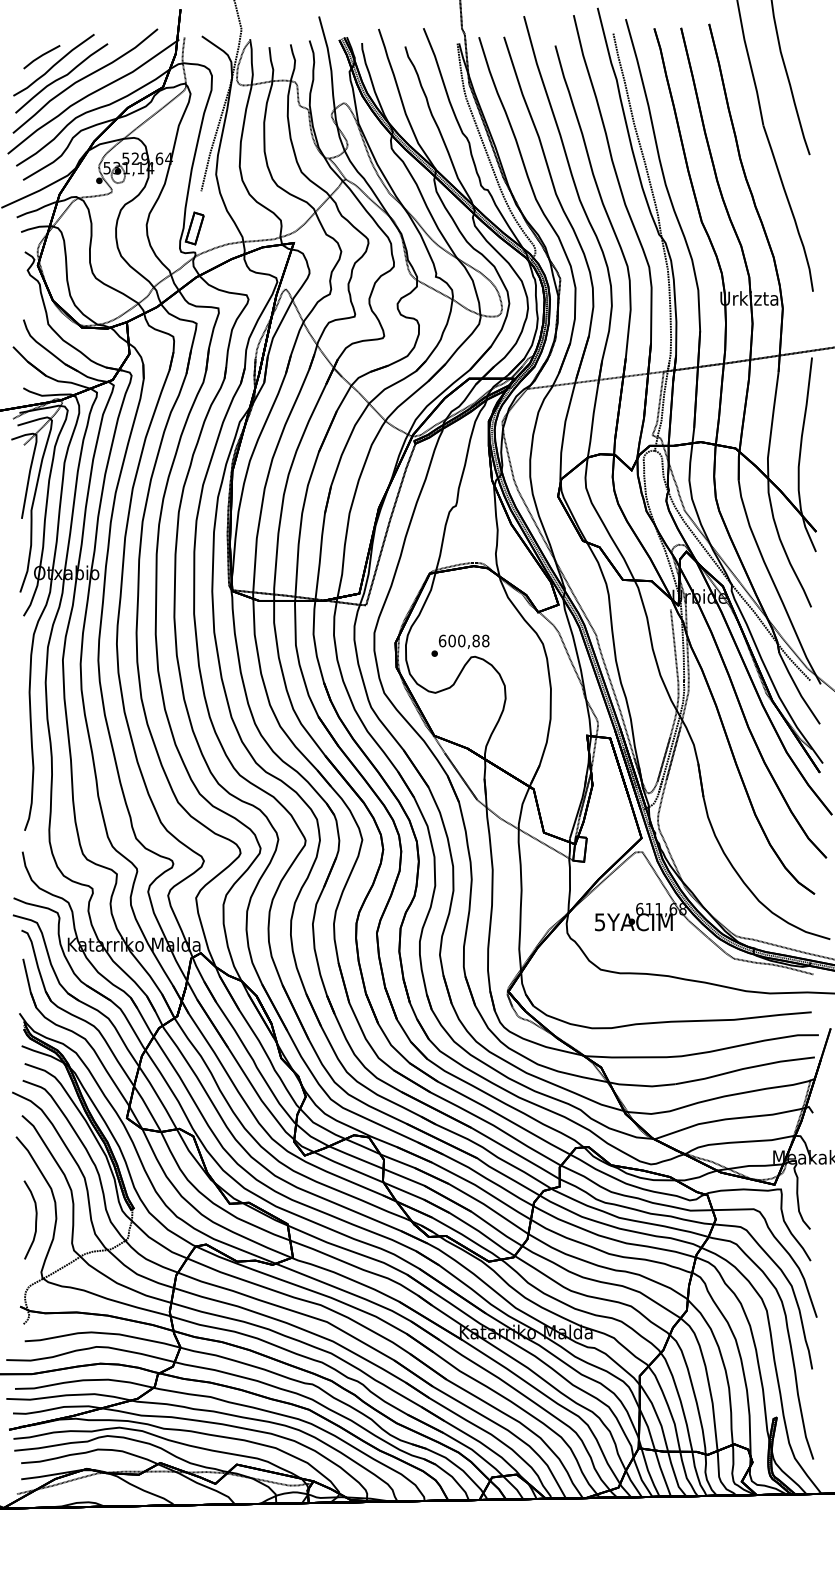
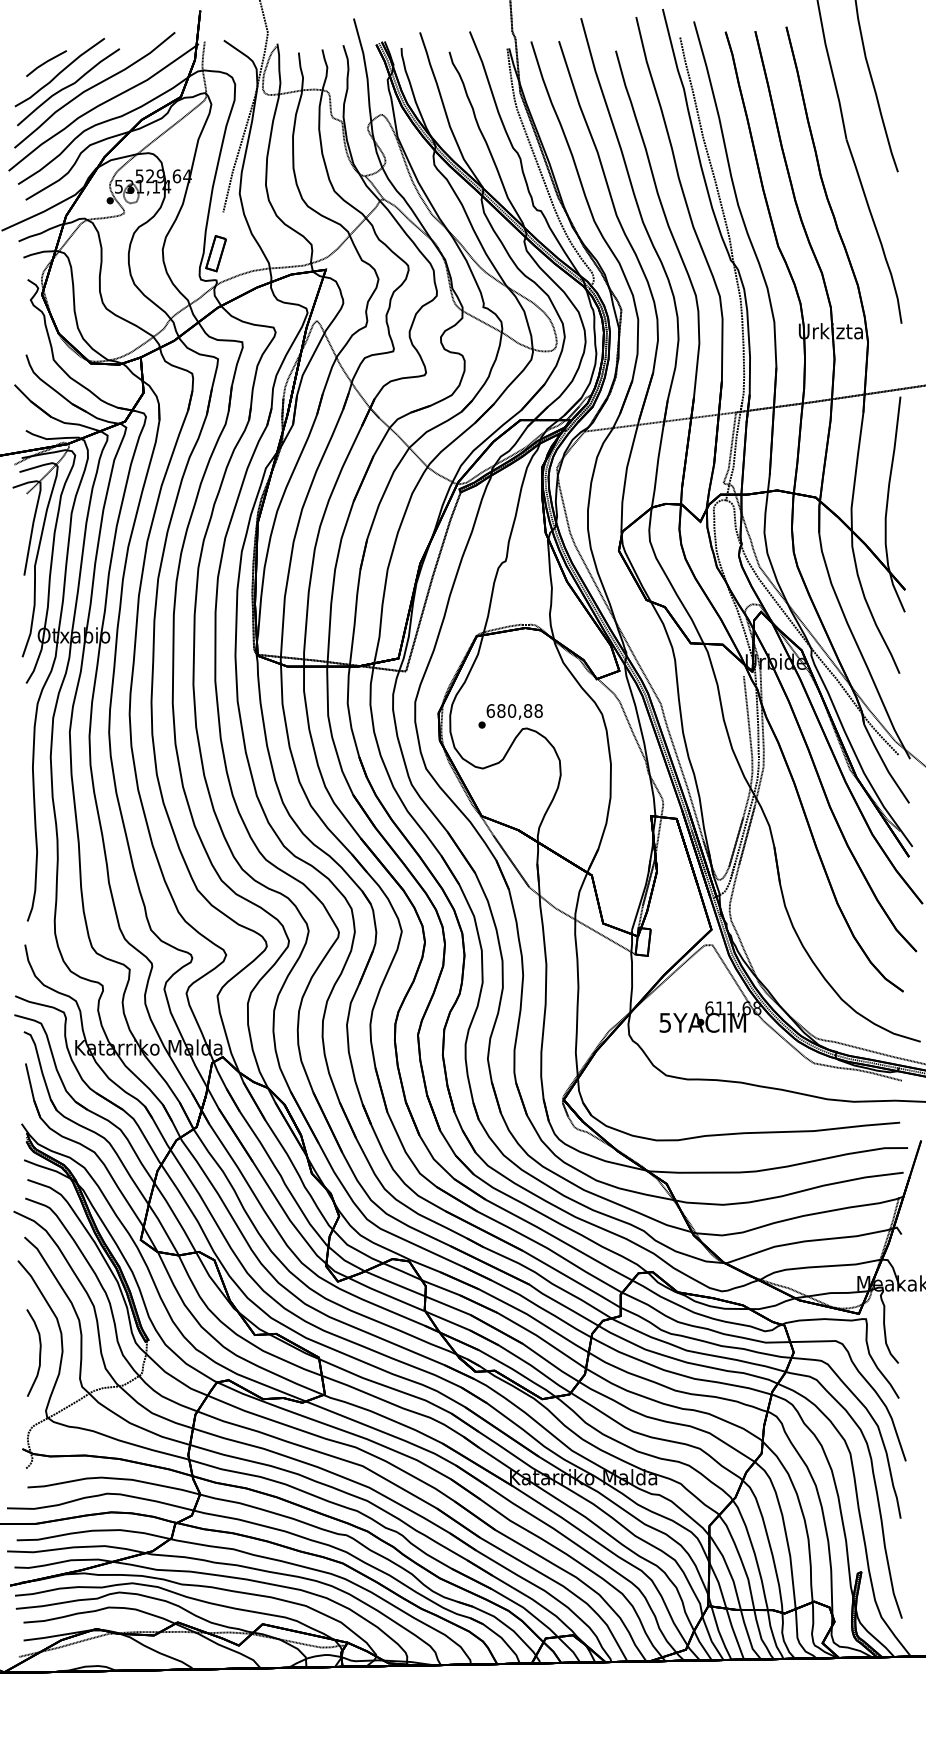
text: (451, 640) -> (500, 710), 600,88 -> 680,88

